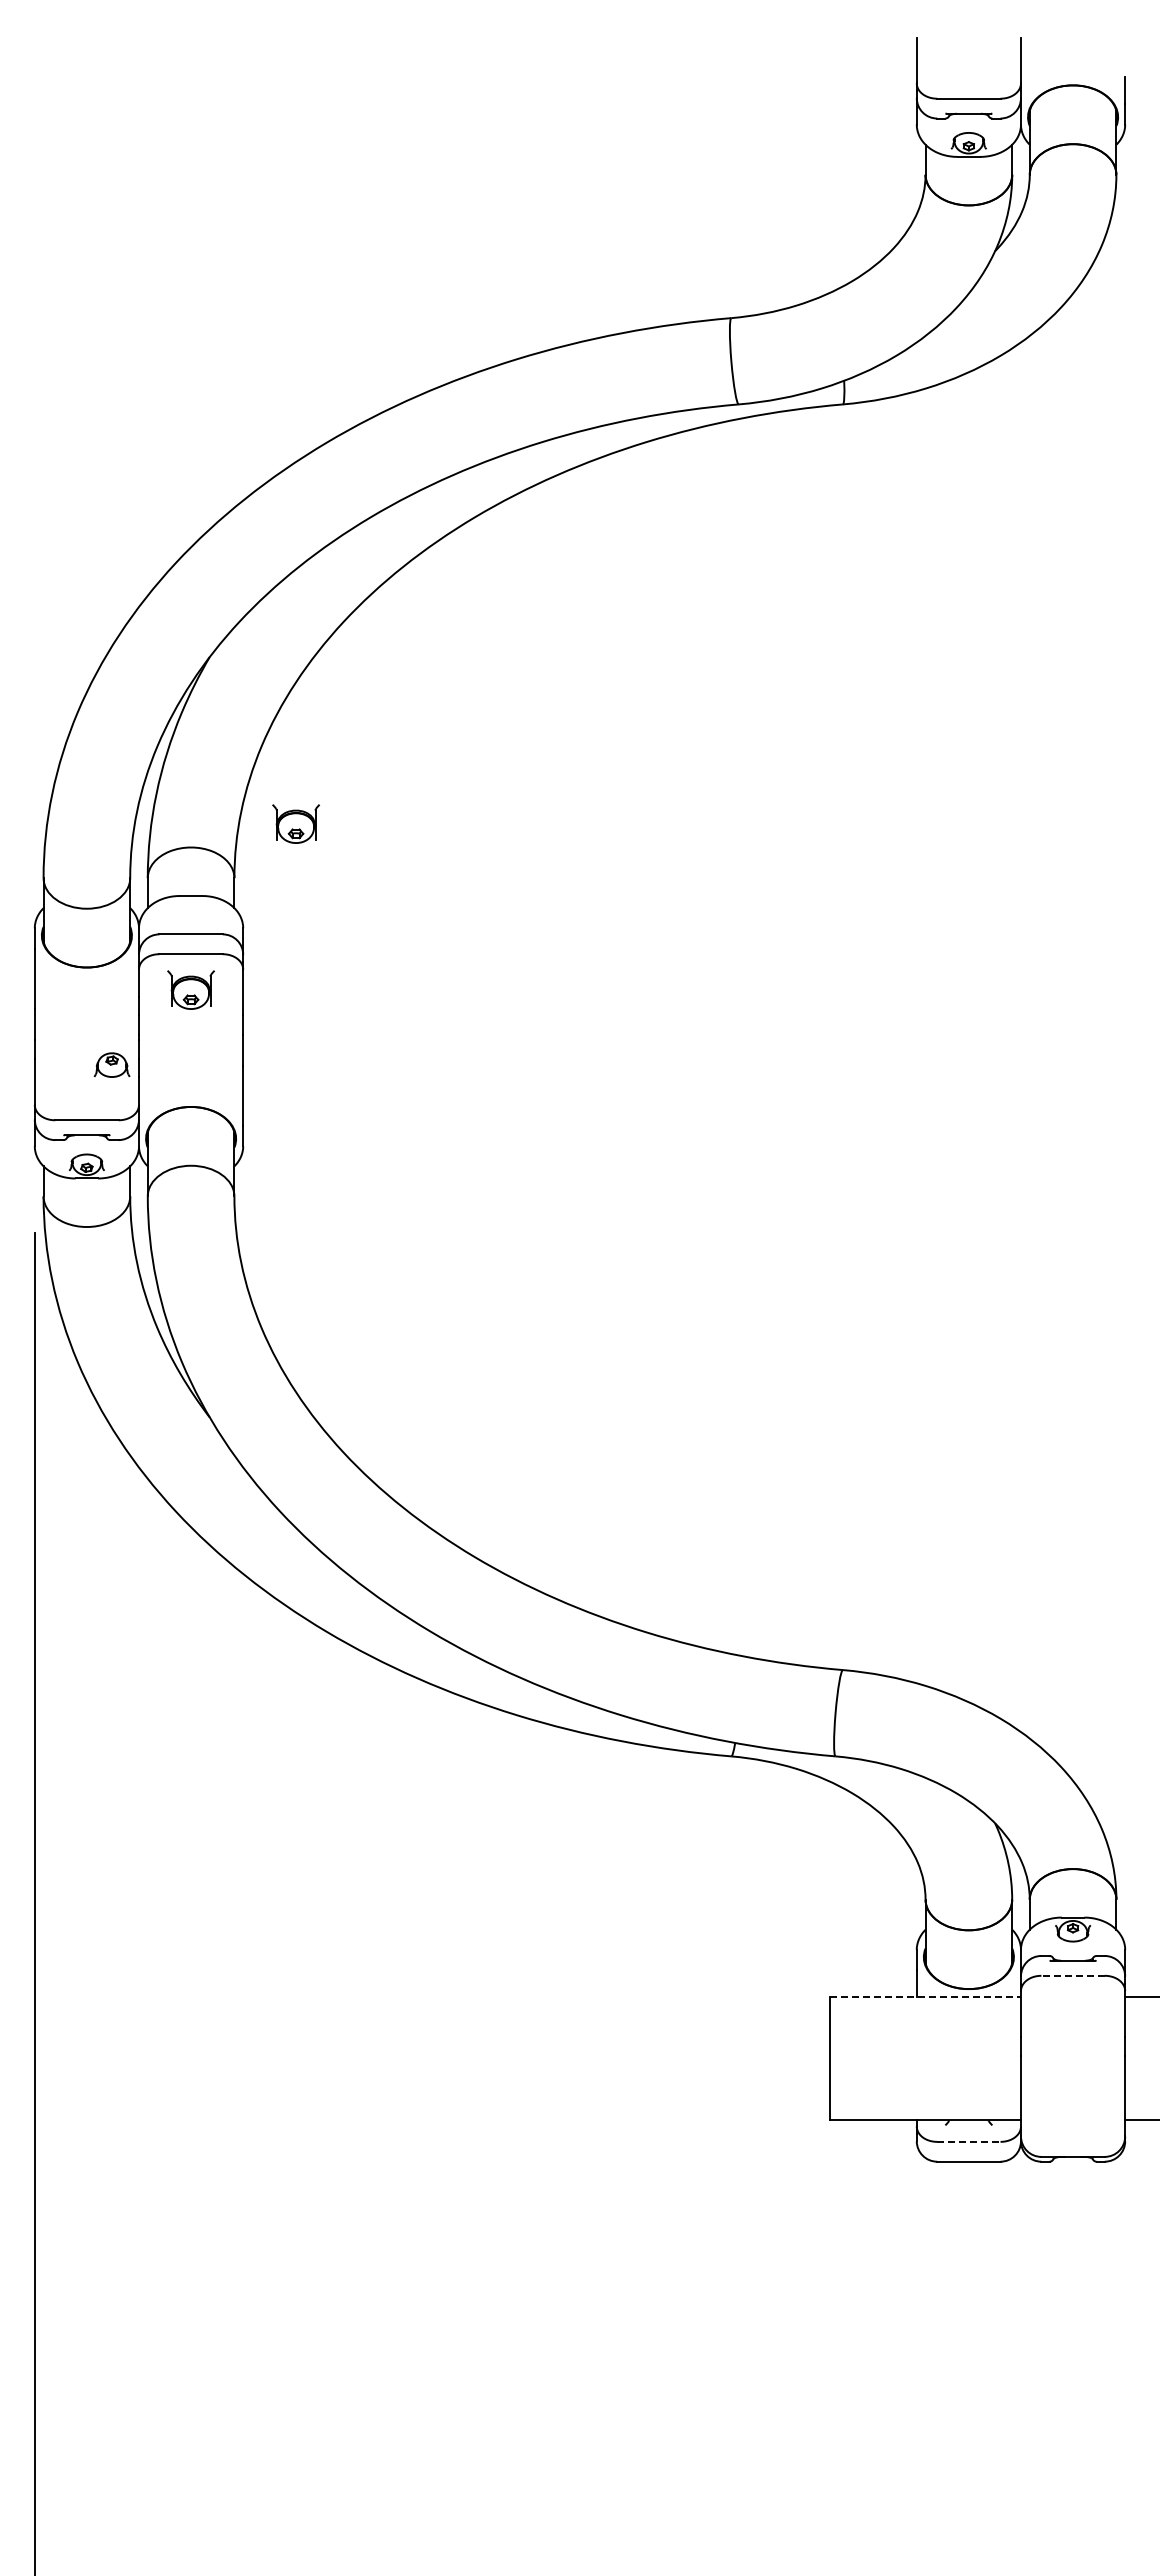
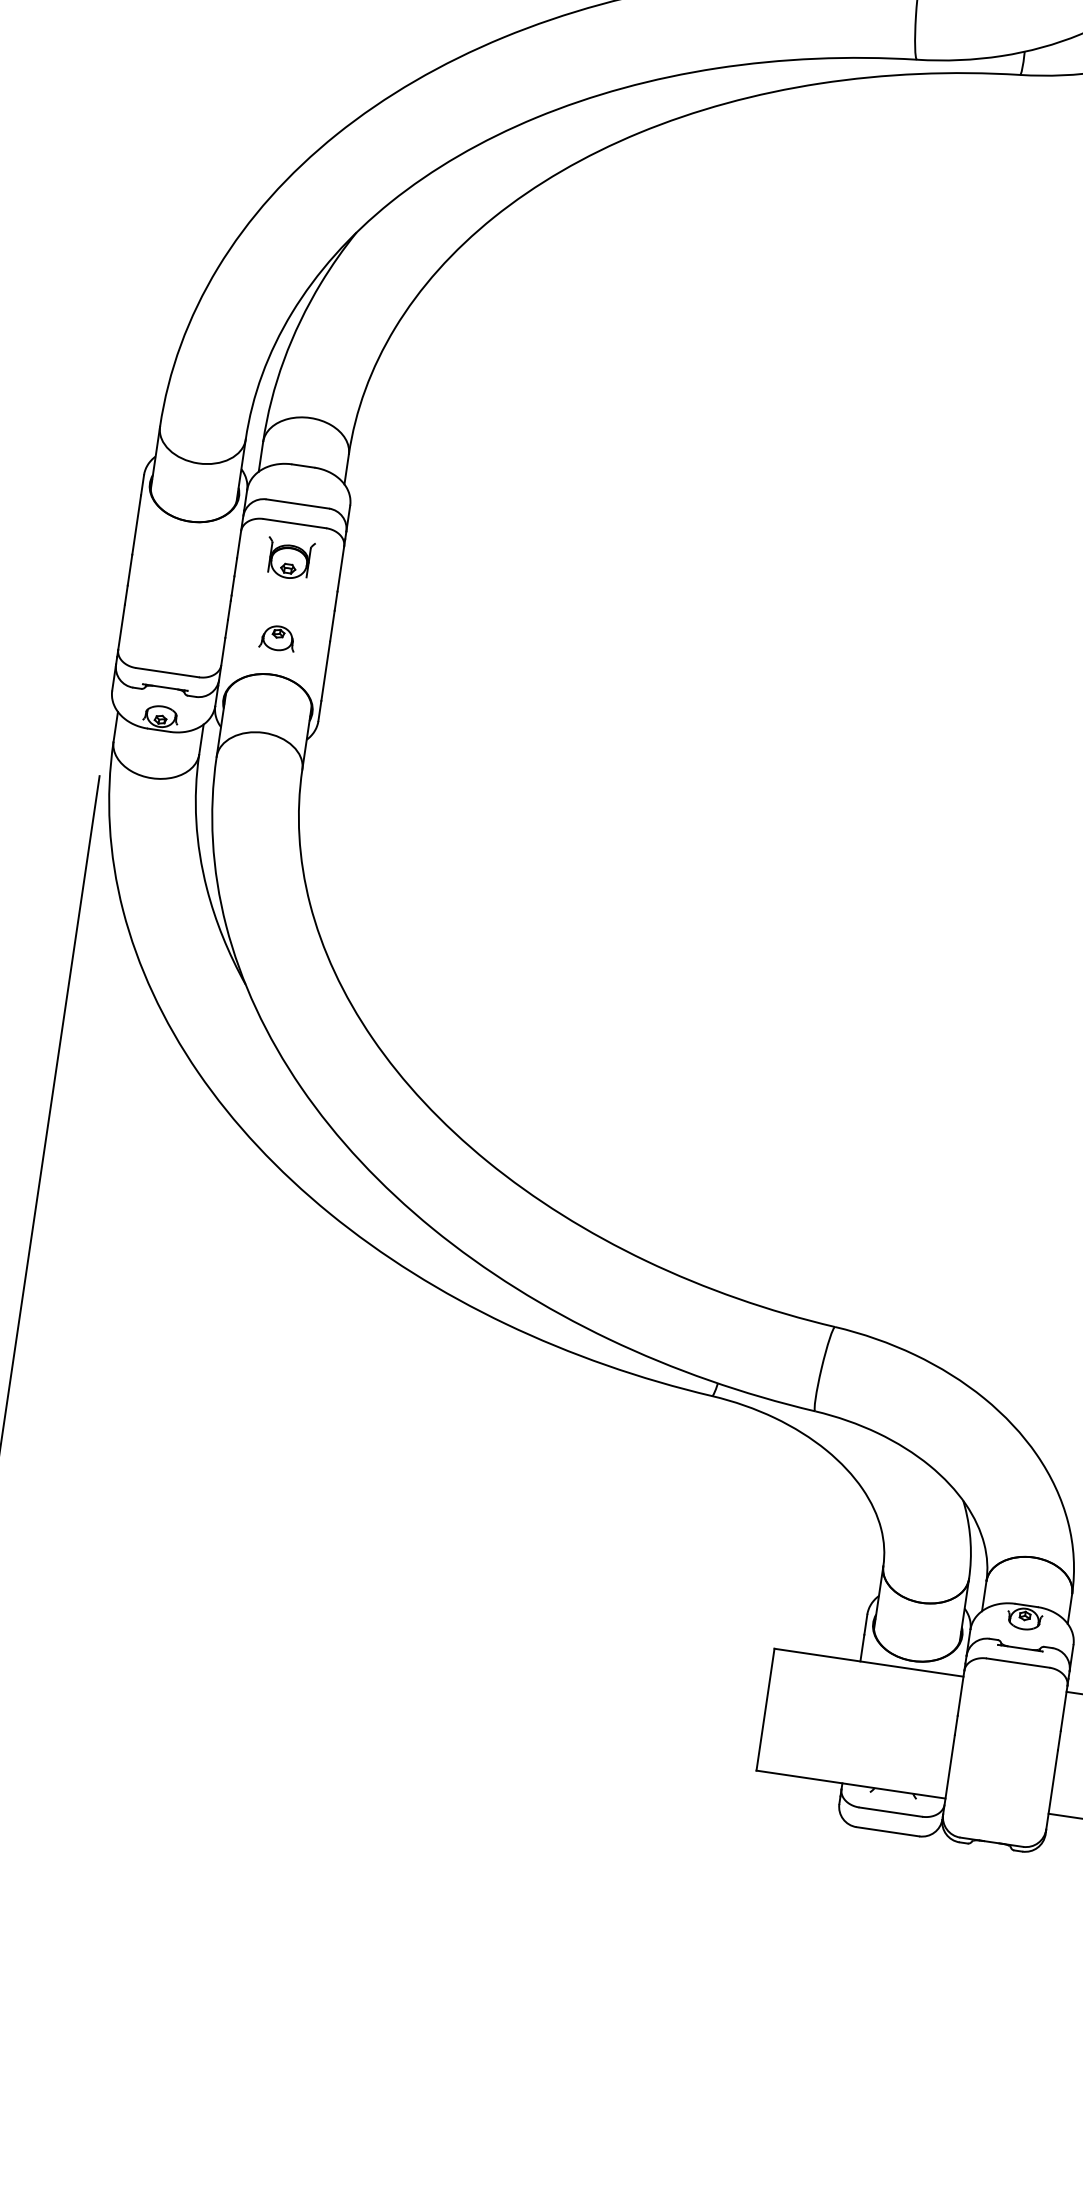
part: (295, 823) -> (417, 409), removed
part: (111, 1064) -> (277, 637), moved
line: (1073, 1975) -> (1018, 1662), dashed -> solid
line: (925, 1997) -> (868, 1662), dashed -> solid
line: (968, 2141) -> (890, 1811), dashed -> solid

